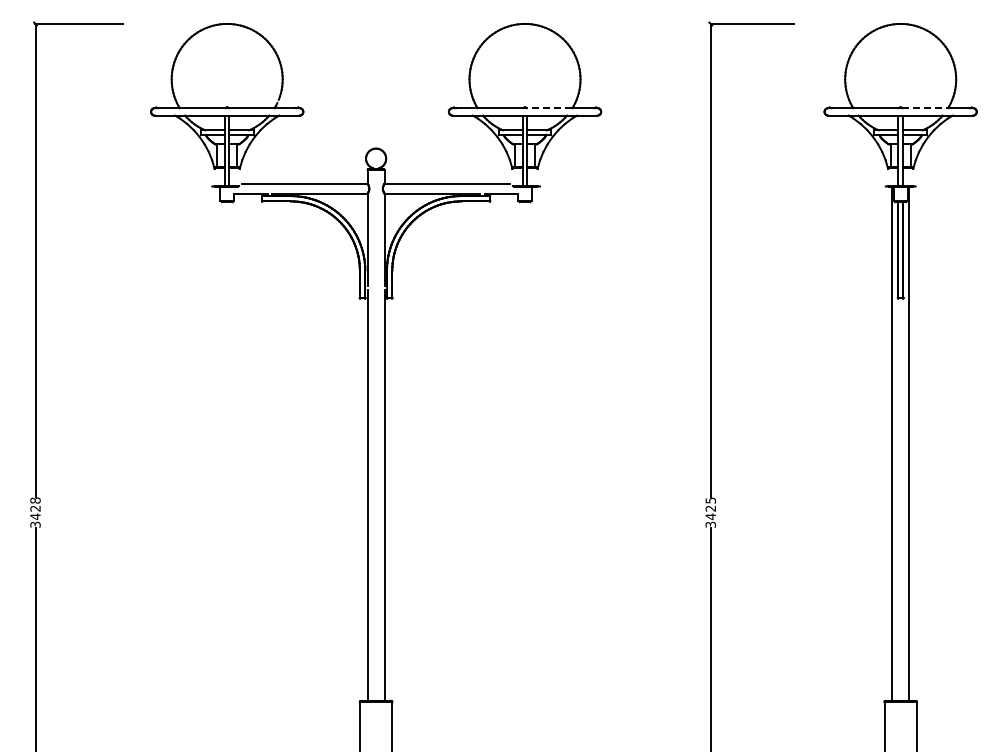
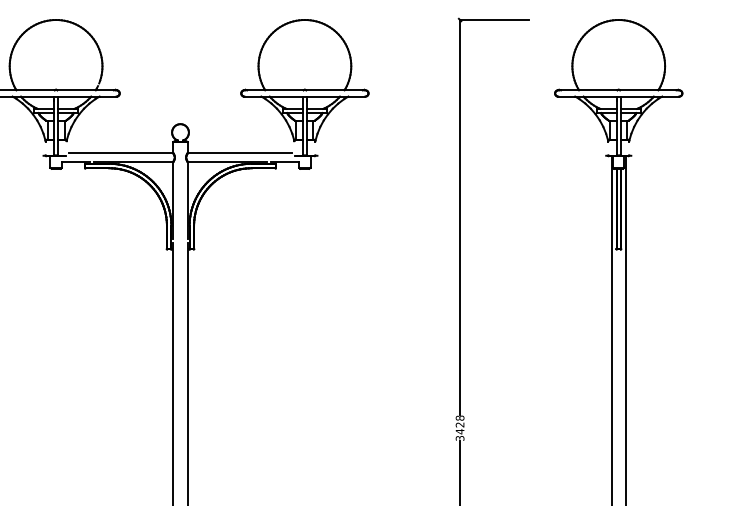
line: (549, 108) -> (325, 90), dashed -> solid
line: (925, 108) -> (639, 90), dashed -> solid
text: (710, 500) -> (459, 418), 3425 -> 3428

